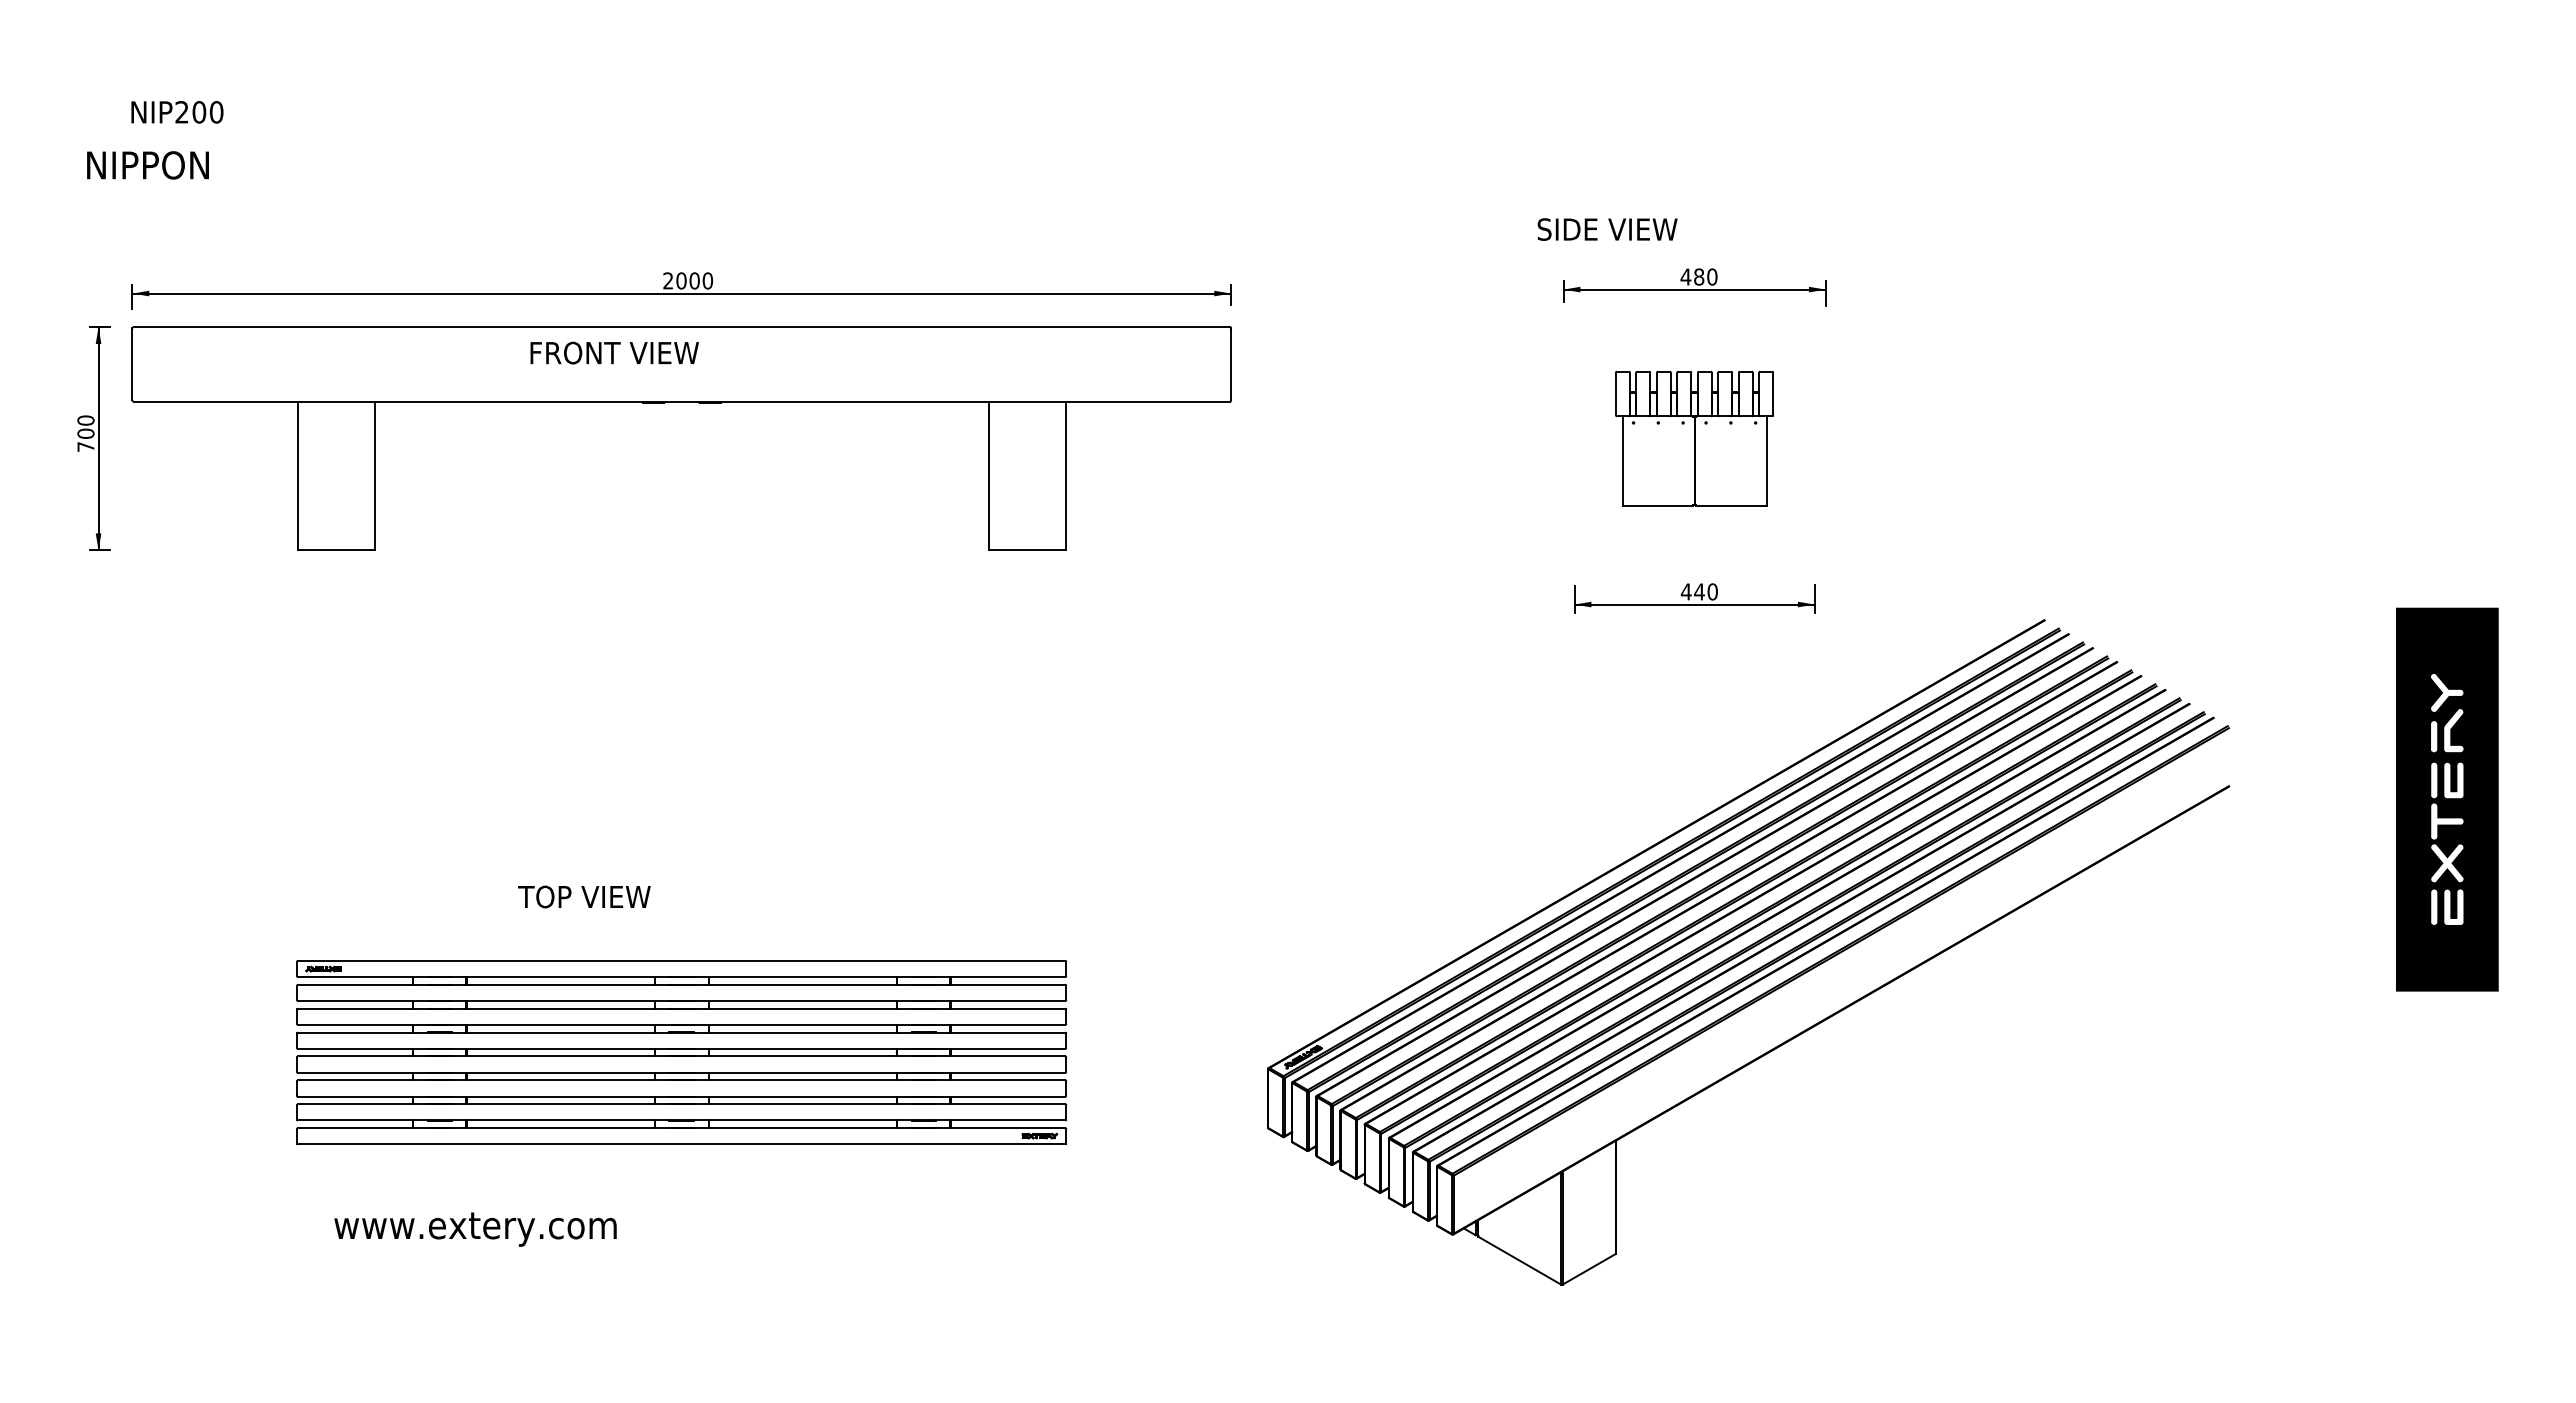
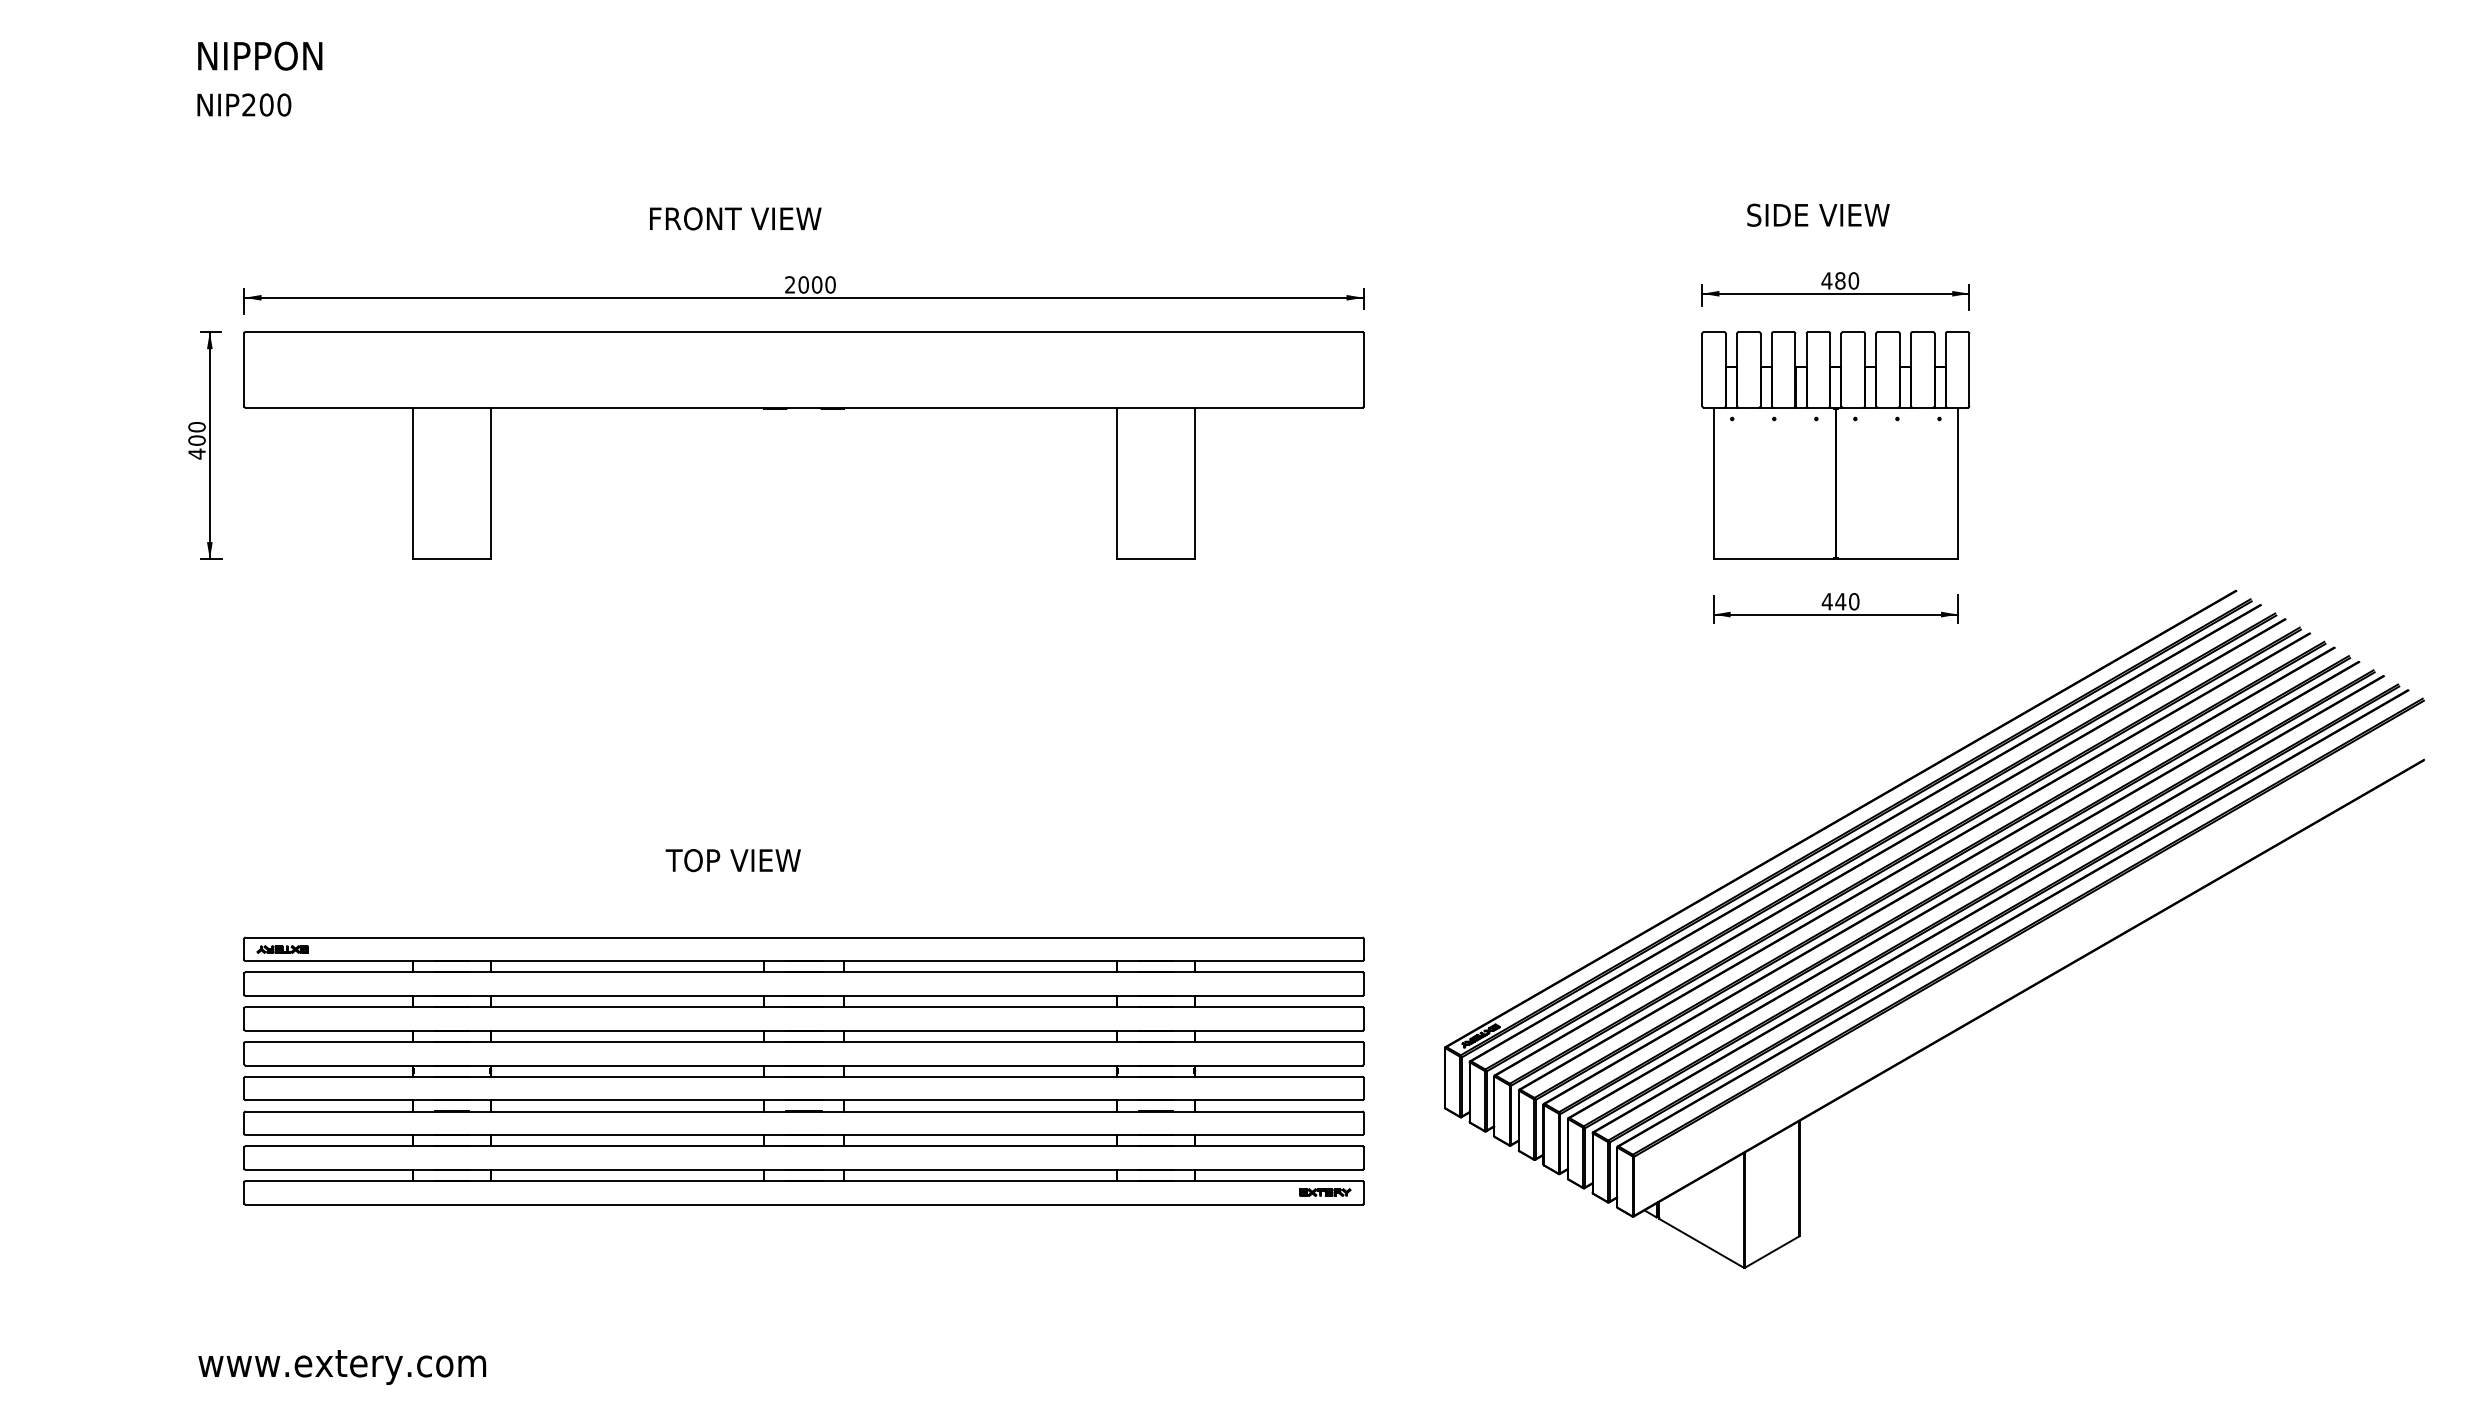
text: (177, 112) -> (244, 105), moved
text: (147, 165) -> (259, 56), moved
text: (1607, 229) -> (1818, 215), moved
text: (614, 352) -> (735, 218), moved
part: (1694, 438) -> (1835, 445), size x1.67
text: (85, 446) -> (196, 453), 700 -> 400
text: (584, 896) -> (733, 860), moved
part: (1748, 952) -> (1934, 929), moved
part: (681, 1052) -> (803, 1070), size x1.43
text: (475, 1229) -> (342, 1367), moved

